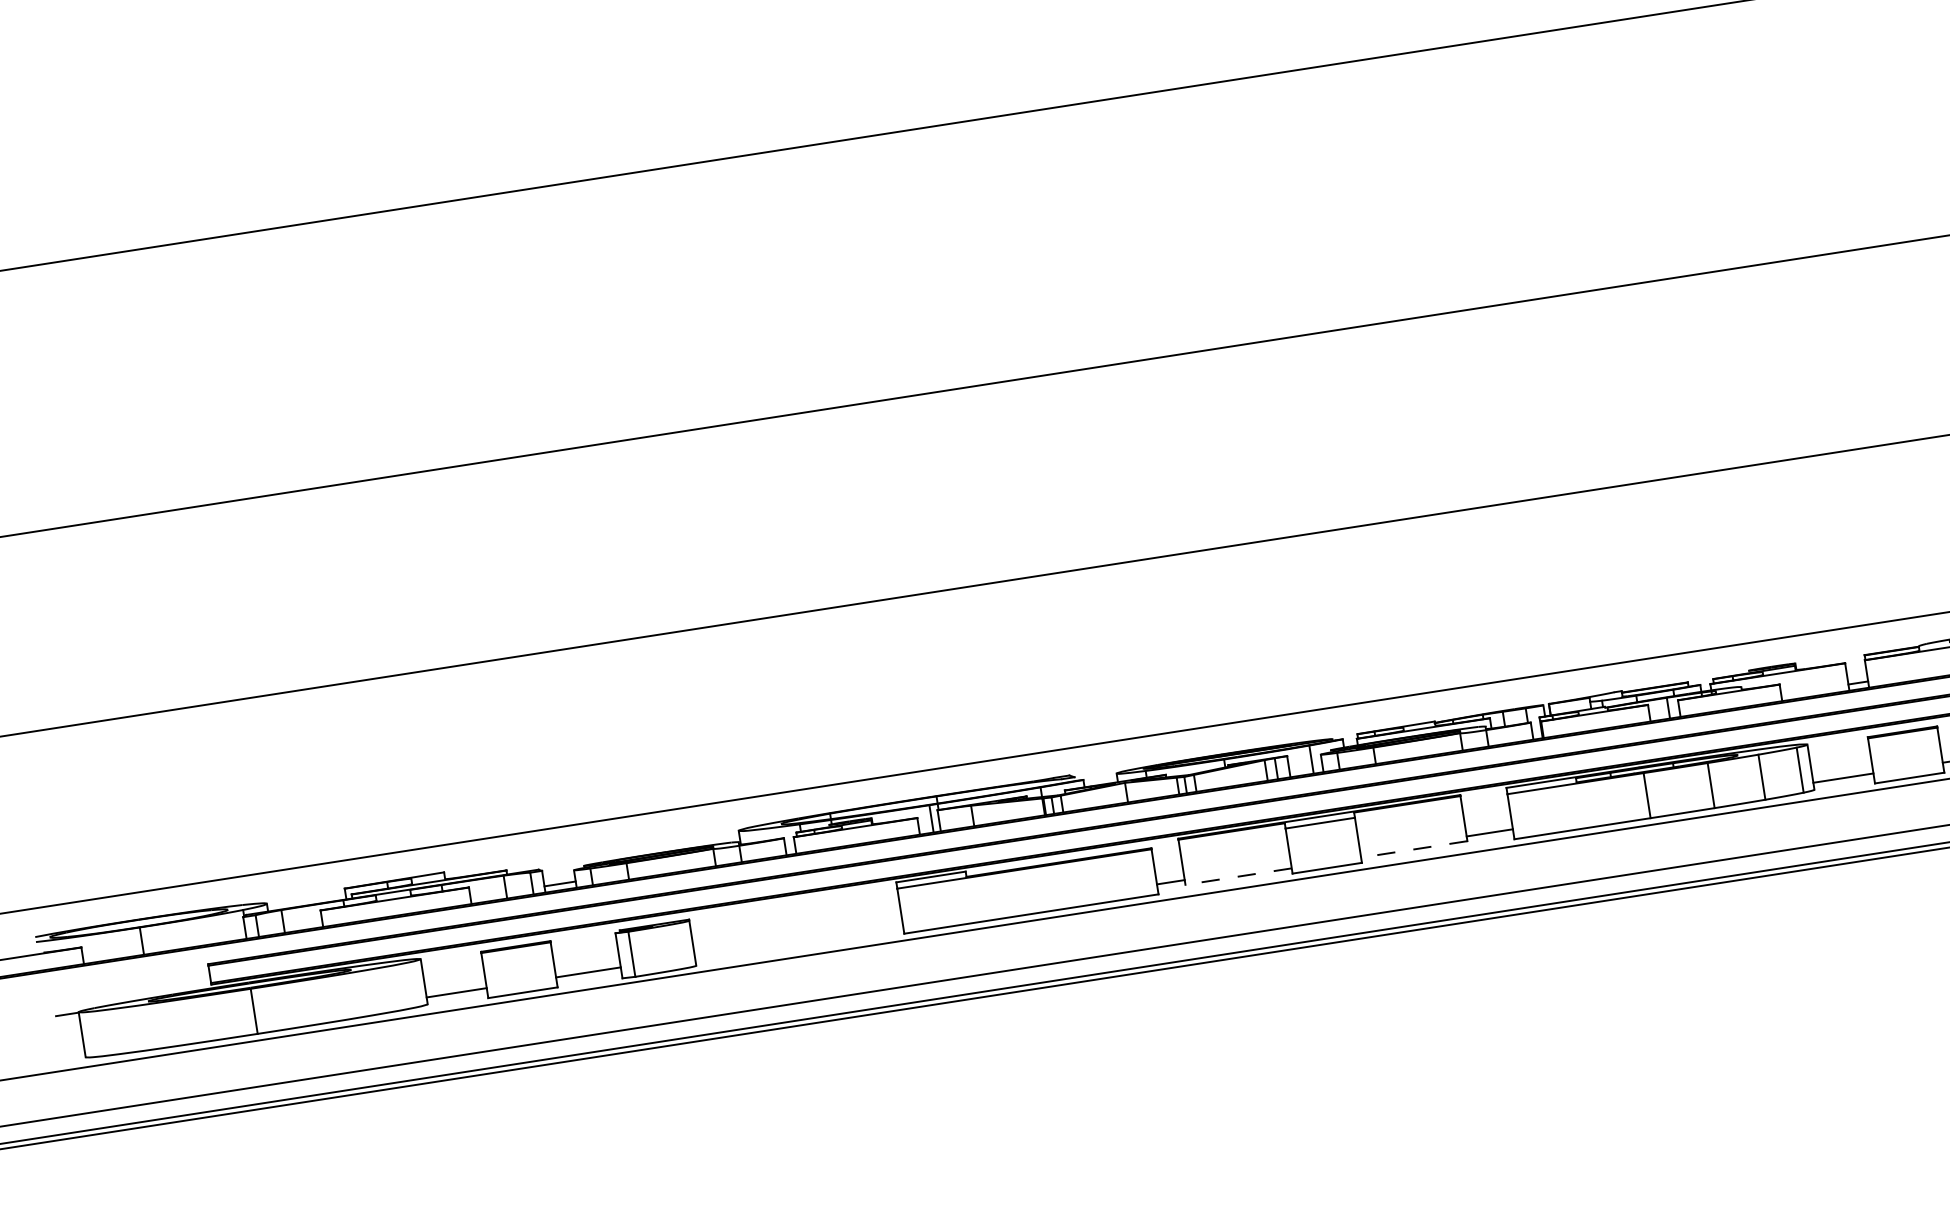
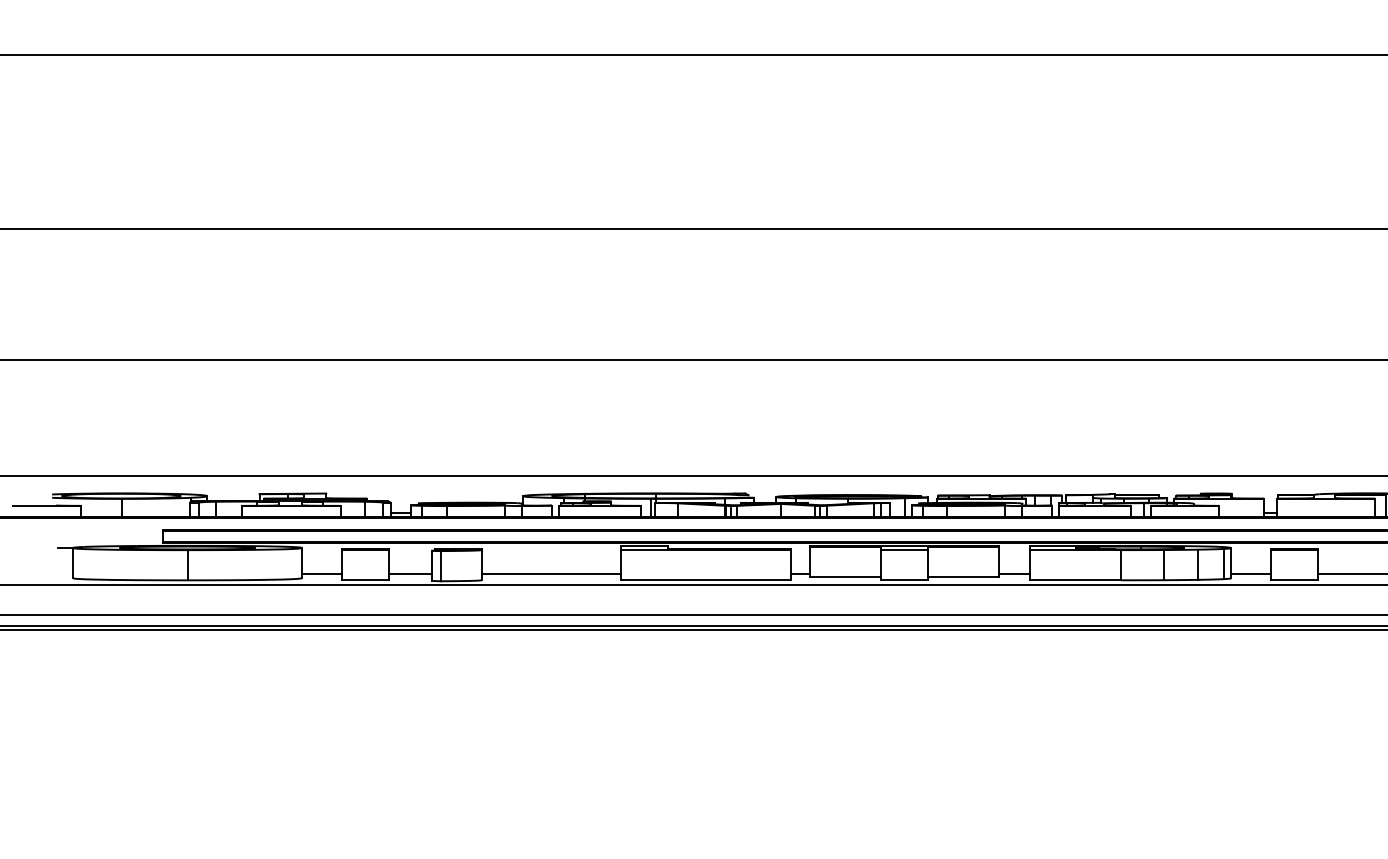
line: (1414, 848) -> (963, 576), dashed -> solid
line: (1238, 876) -> (845, 576), dashed -> solid
line: (798, 939) -> (551, 573), added

